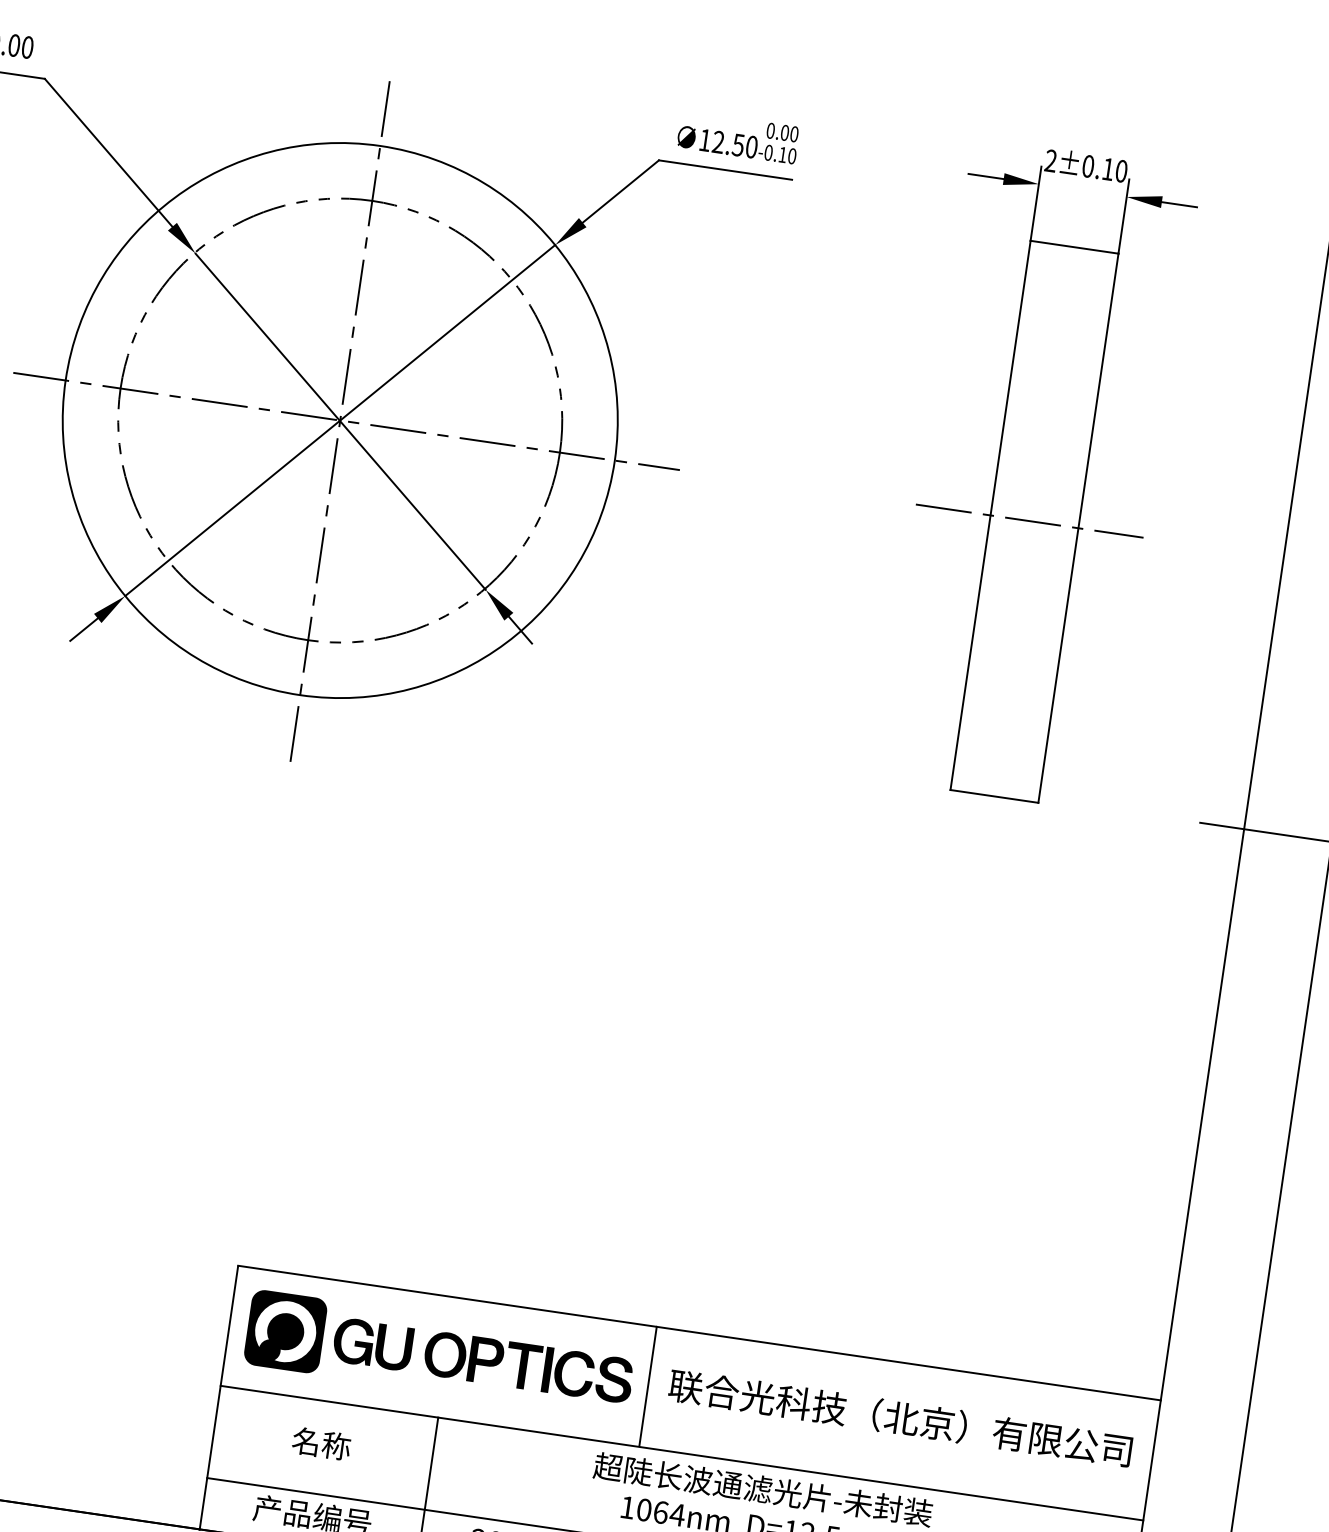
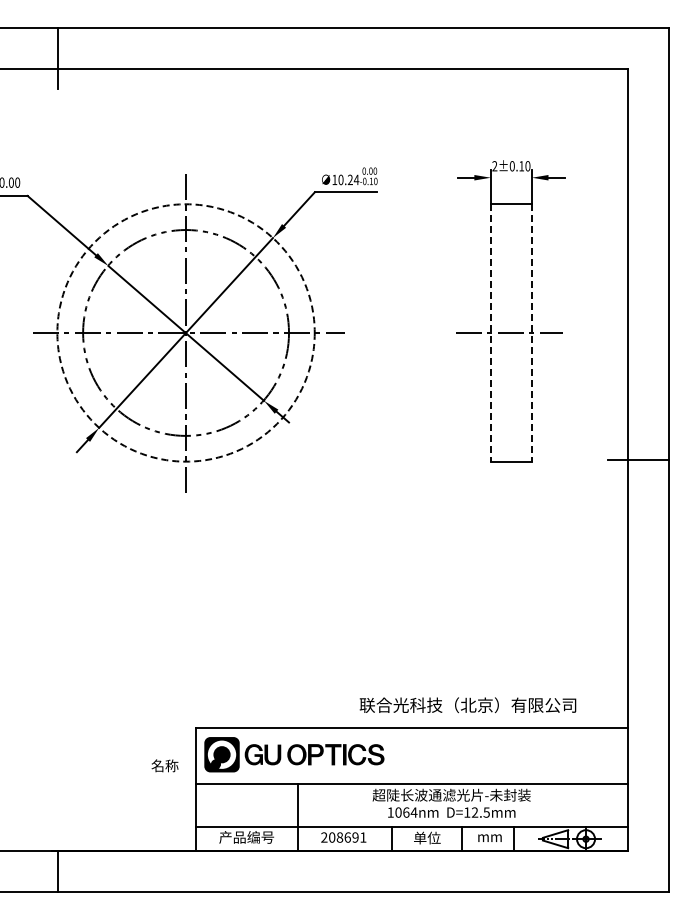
text: (734, 143) -> (348, 179), 12.50 -> 10.24
circle: (339, 419) -> (185, 332), solid -> dashed
line: (989, 514) -> (490, 332), solid -> dashed
line: (1079, 527) -> (532, 332), solid -> dashed
line: (647, 1386) -> (391, 755), removed
text: (899, 1418) -> (467, 705), moved
text: (320, 1443) -> (164, 765), moved

